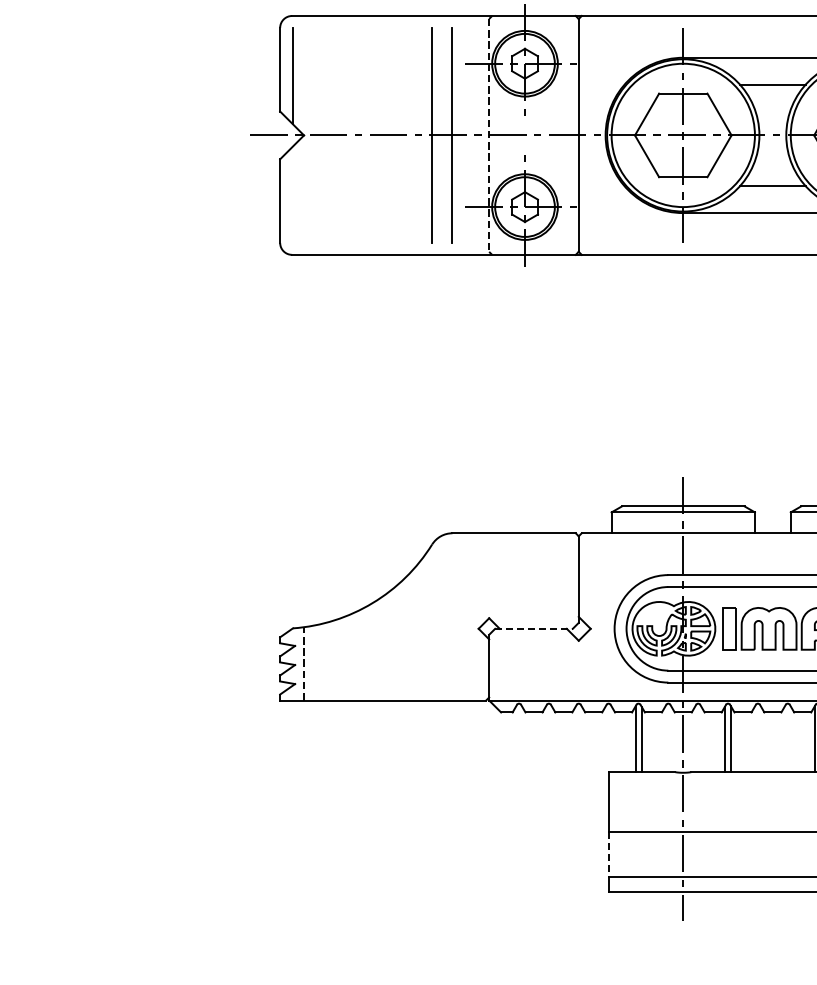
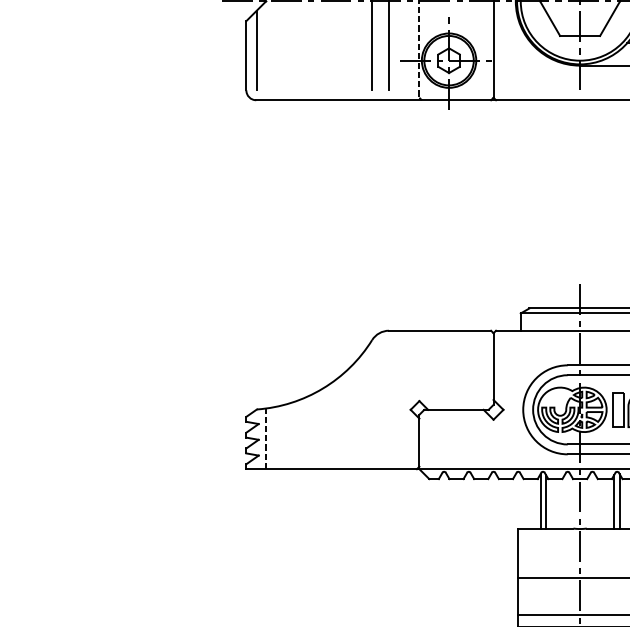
line: (293, 194) -> (257, 50), added
line: (533, 628) -> (456, 409), dashed -> solid
line: (608, 854) -> (518, 596), dashed -> solid

